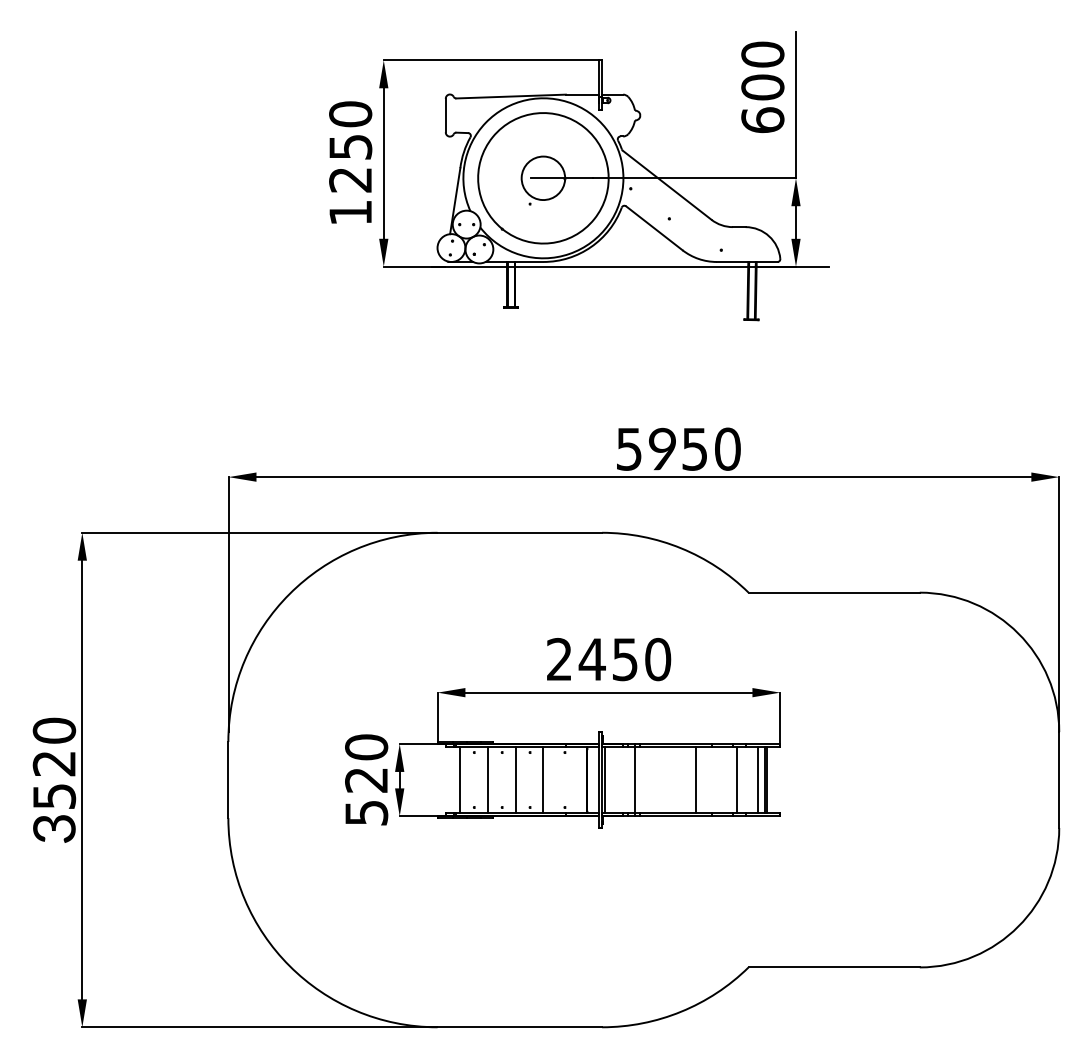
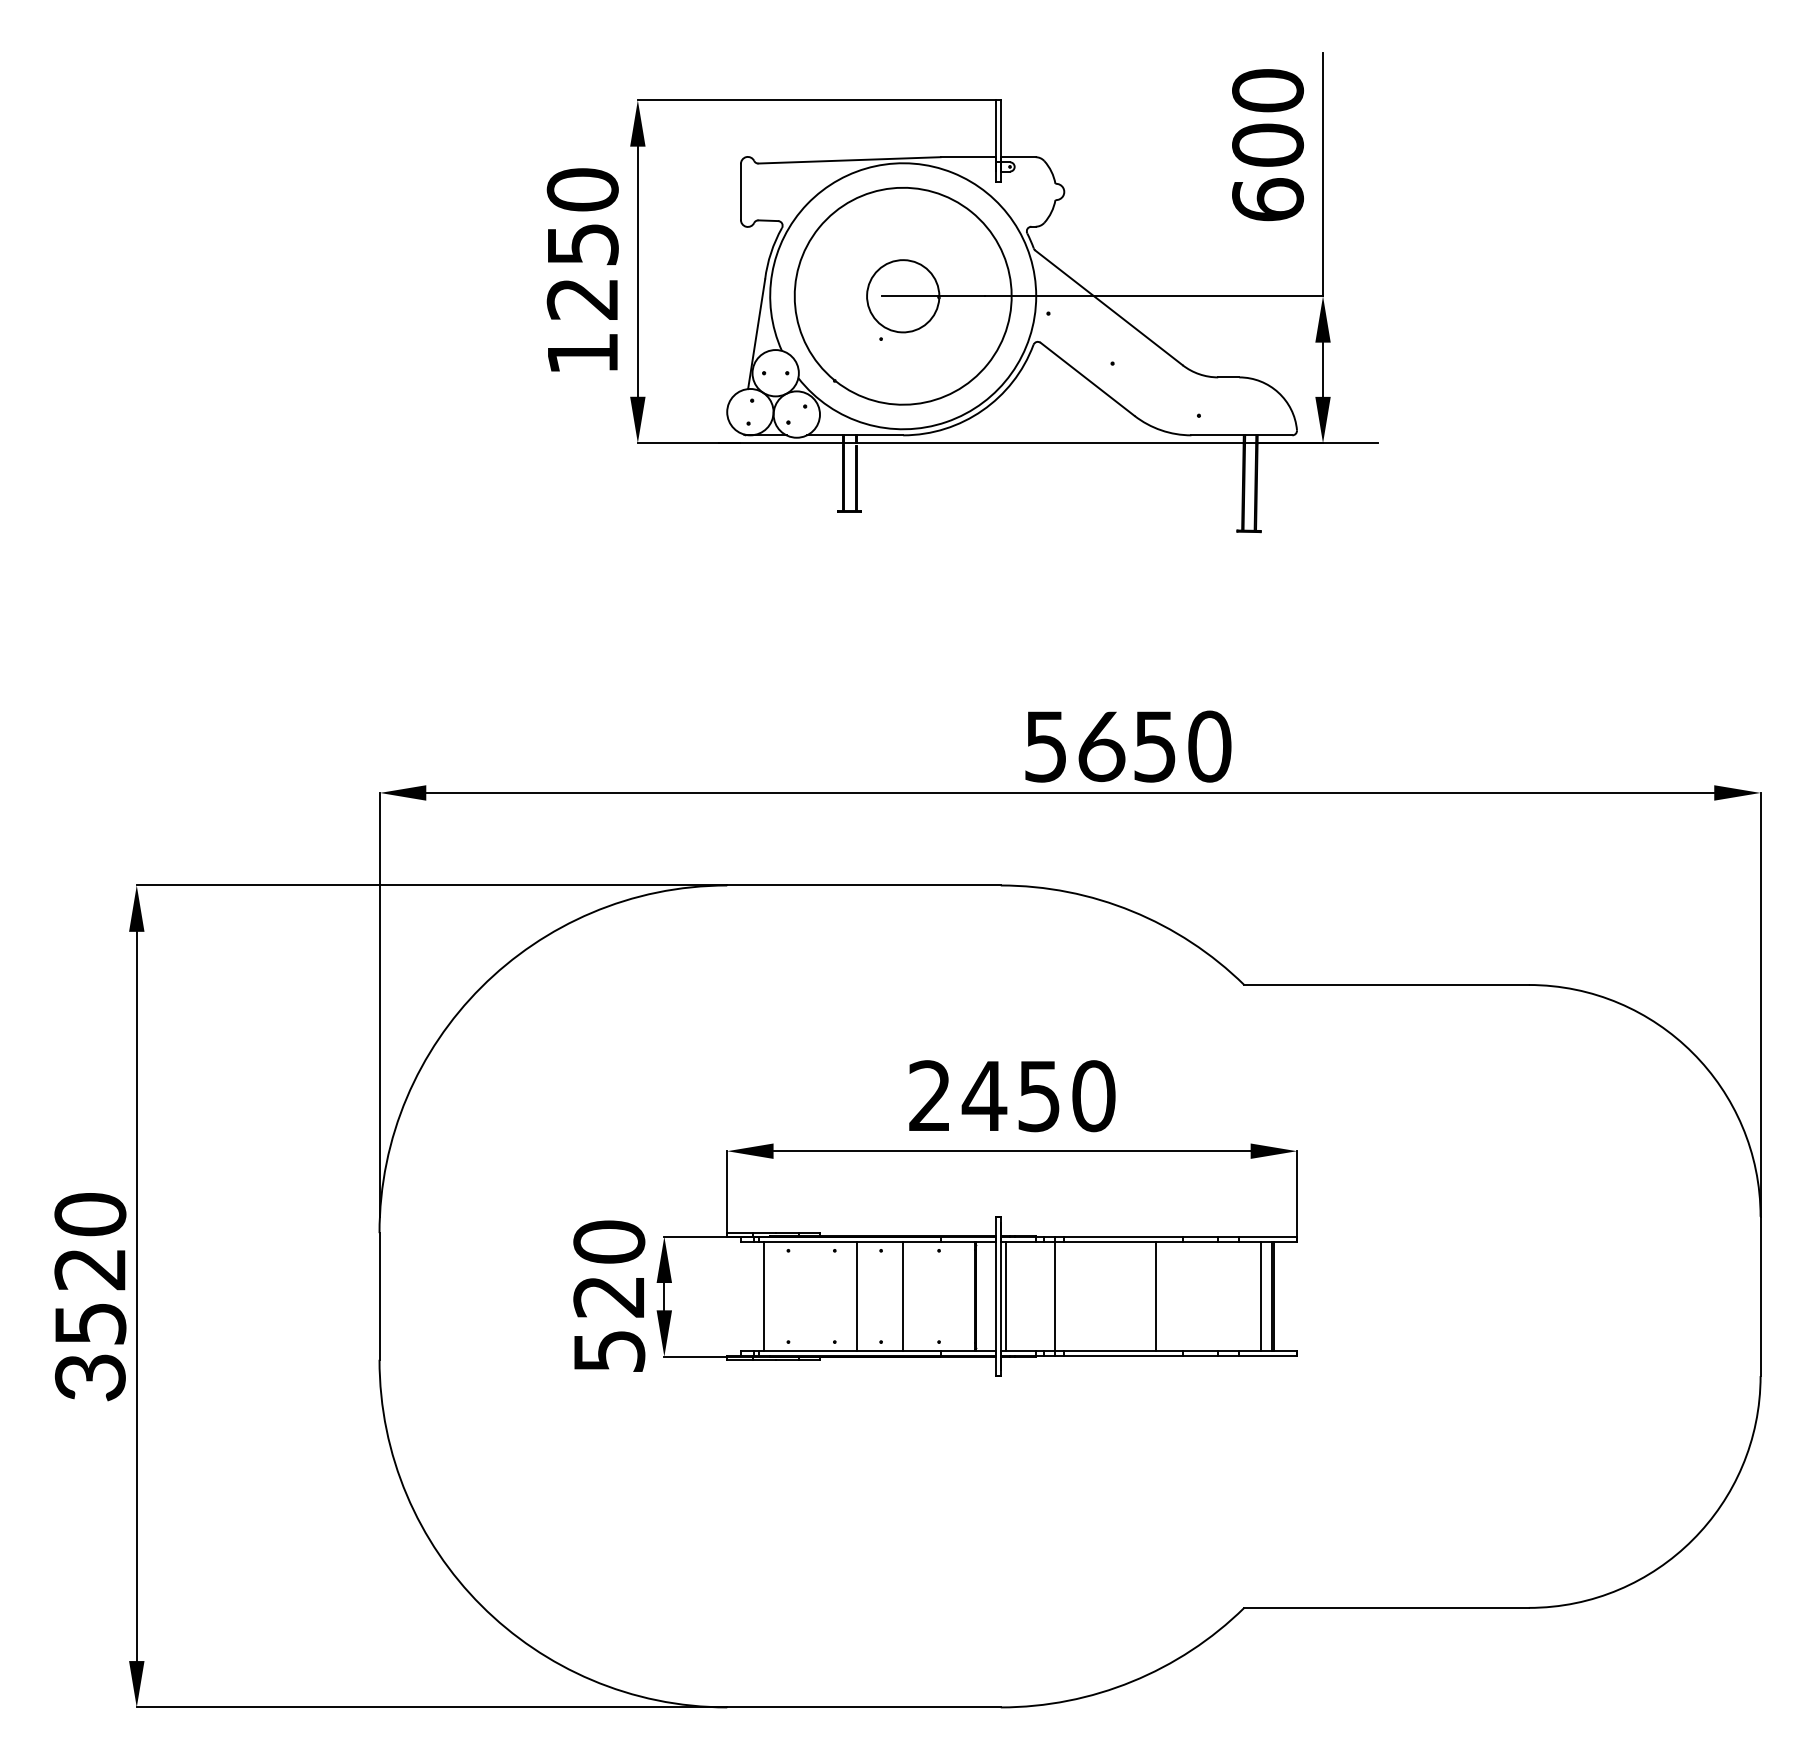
text: (663, 448) -> (1102, 745), 9 -> 6
line: (487, 779) -> (810, 1295), removed
line: (737, 779) -> (1225, 1295), removed

